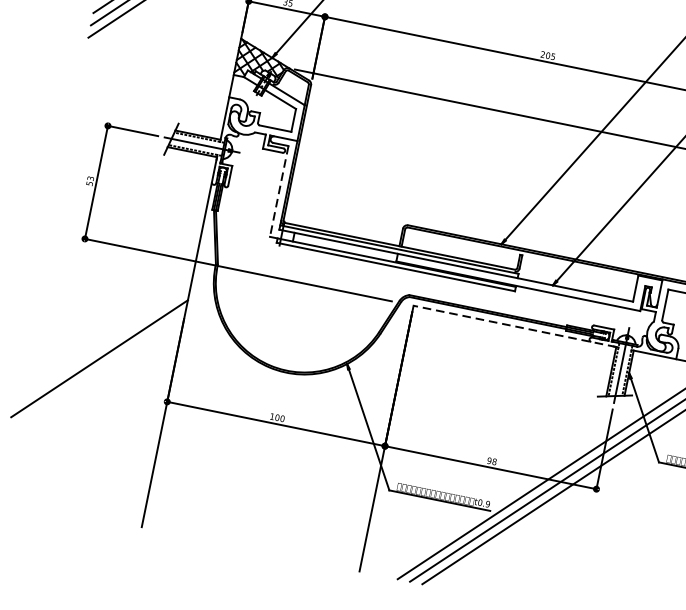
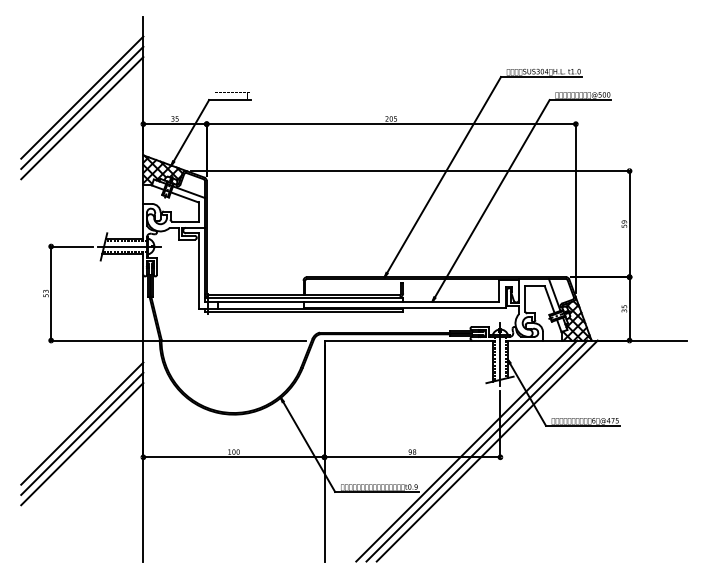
line: (279, 191) -> (198, 271), dashed -> solid
line: (514, 326) -> (408, 340), dashed -> solid
line: (102, 346) -> (82, 423), added
line: (97, 371) -> (82, 444), added

